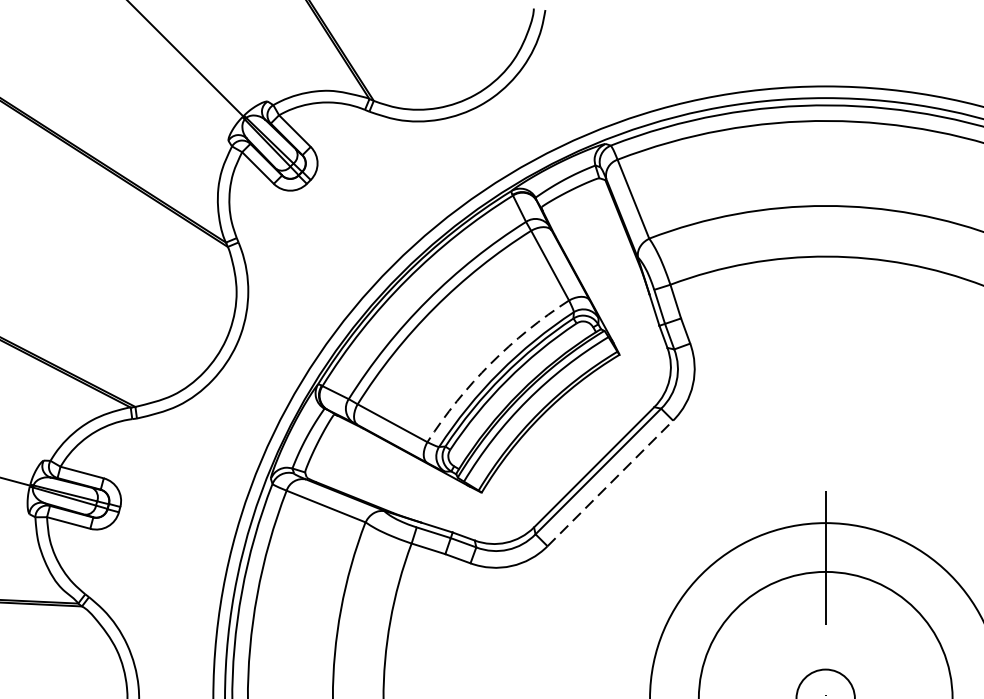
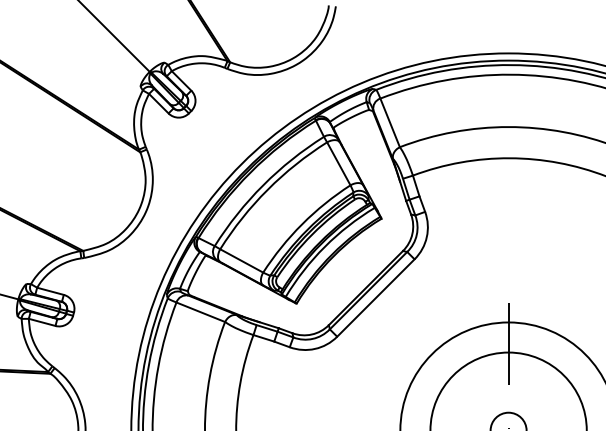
arc: (491, 364) -> (302, 224), dashed -> solid
line: (609, 484) -> (375, 298), dashed -> solid

